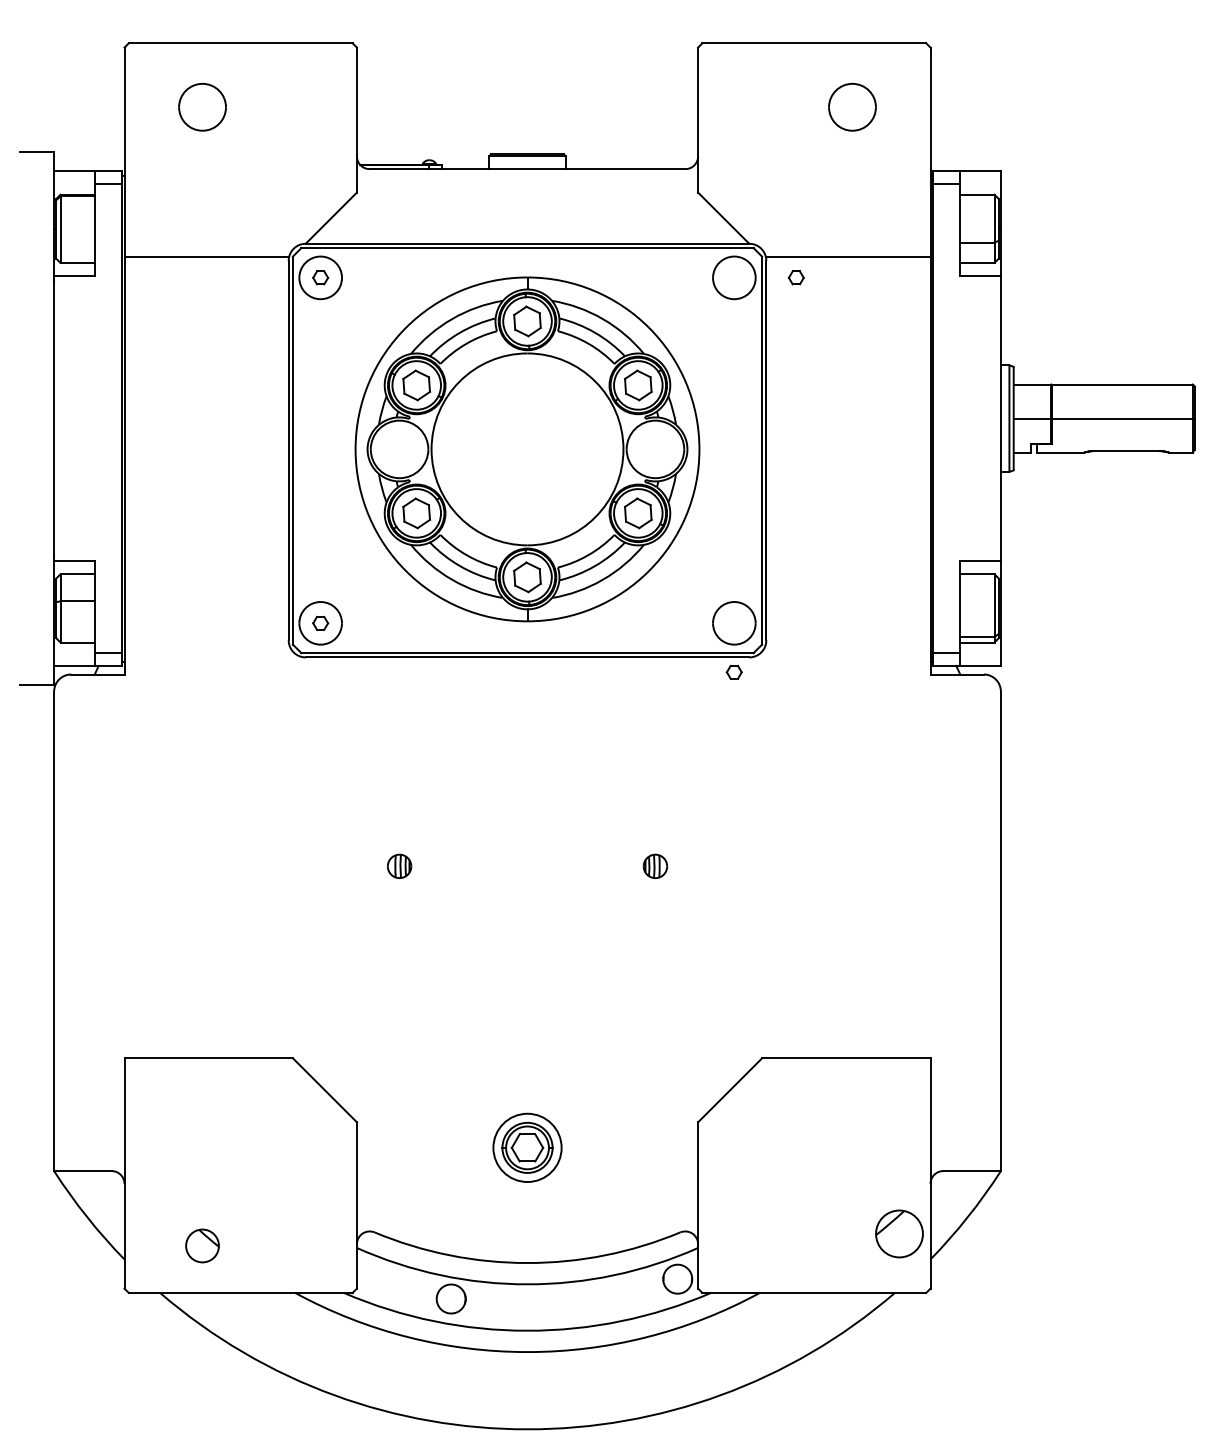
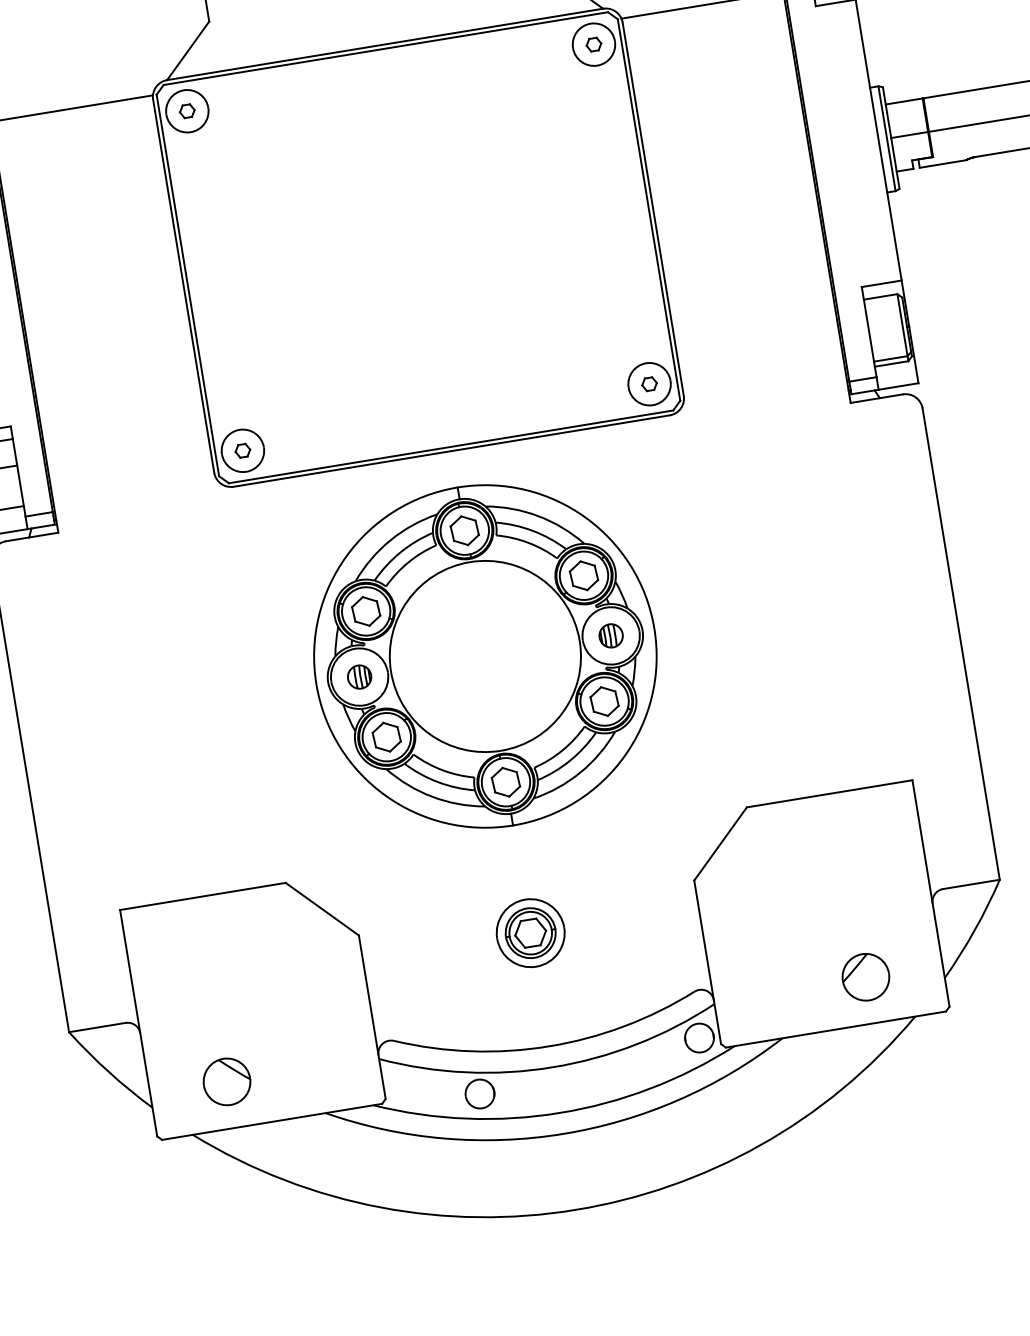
part: (795, 277) -> (593, 44), moved
part: (527, 449) -> (485, 656), moved
part: (733, 671) -> (648, 383), moved
part: (899, 1233) -> (865, 976), moved
part: (202, 1245) -> (226, 1081), size x1.43

